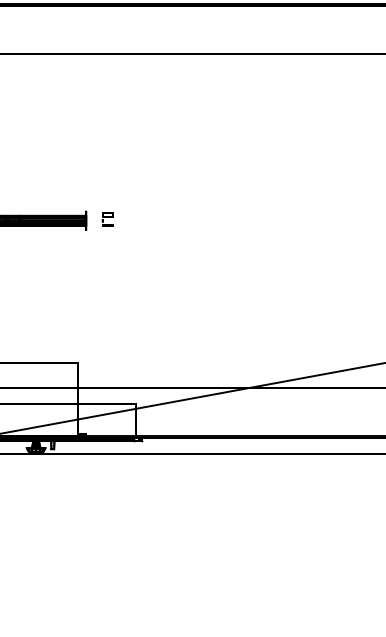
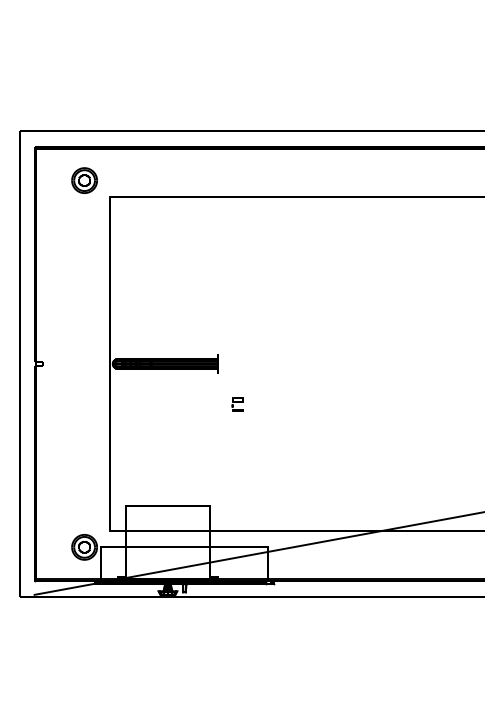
part: (107, 219) -> (237, 404), moved

